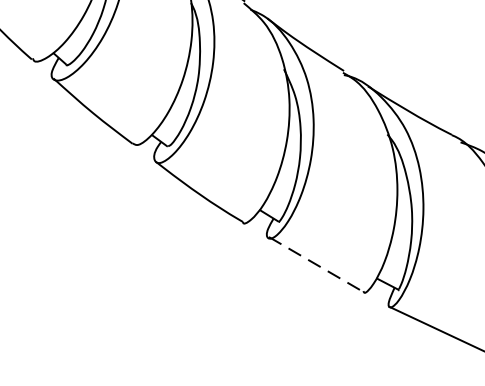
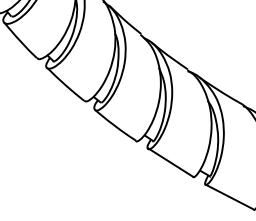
line: (317, 264) -> (171, 162), dashed -> solid

